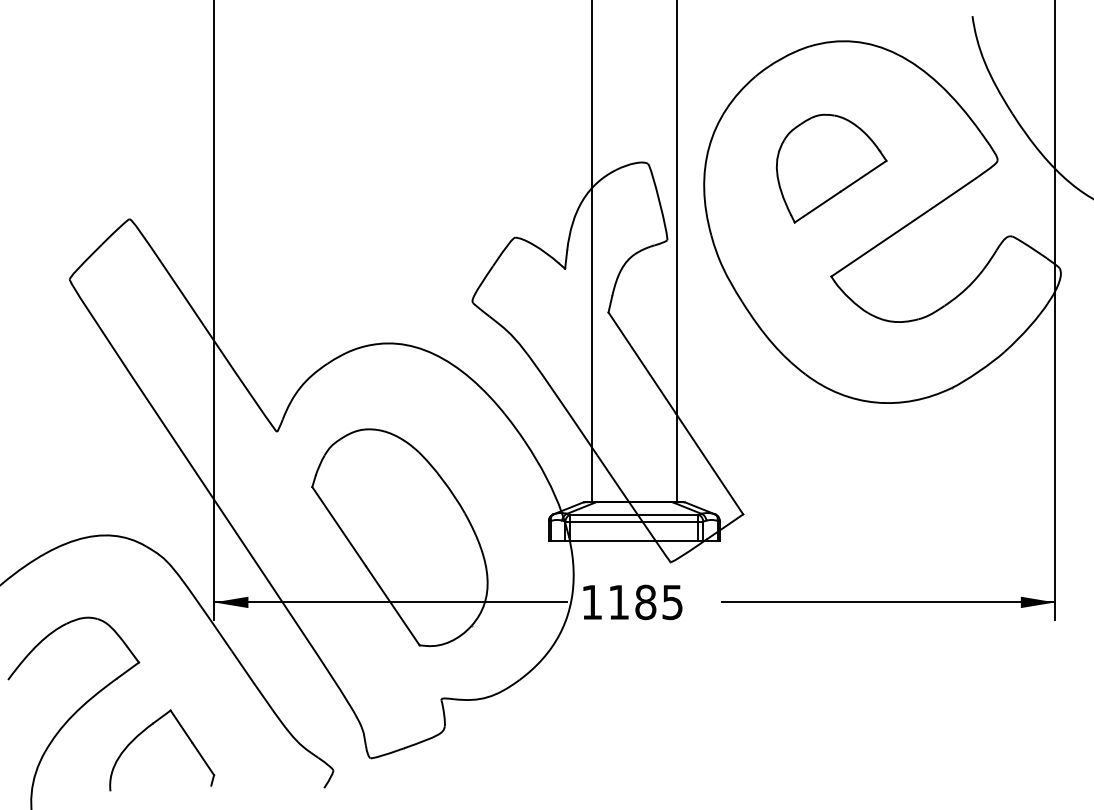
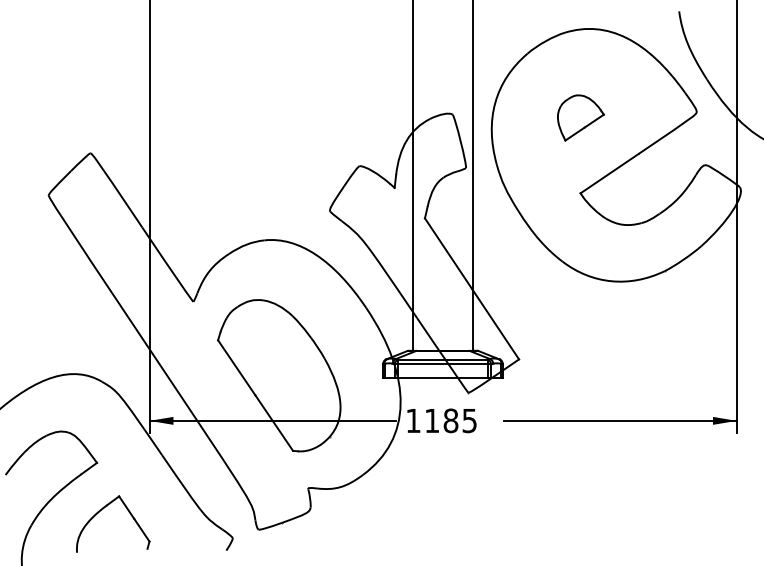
part: (831, 168) -> (580, 117), size x0.6

